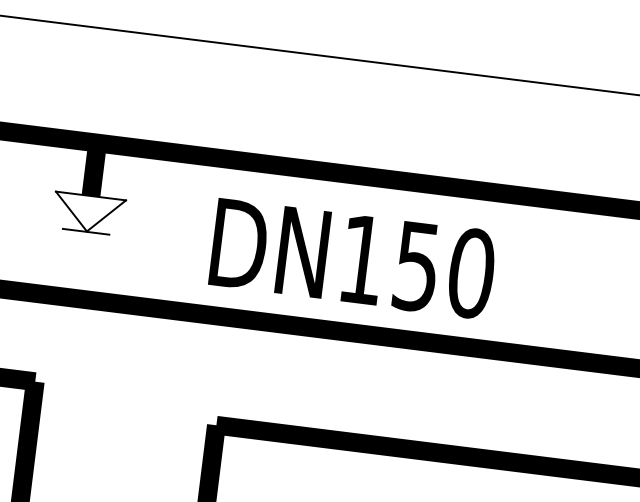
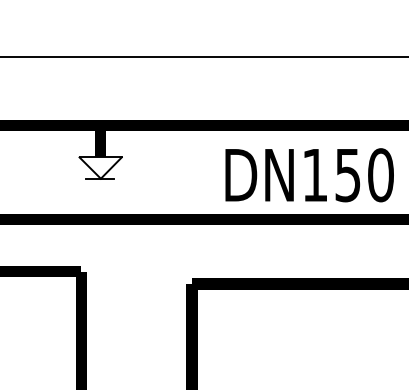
text: (352, 259) -> (309, 175), moved

